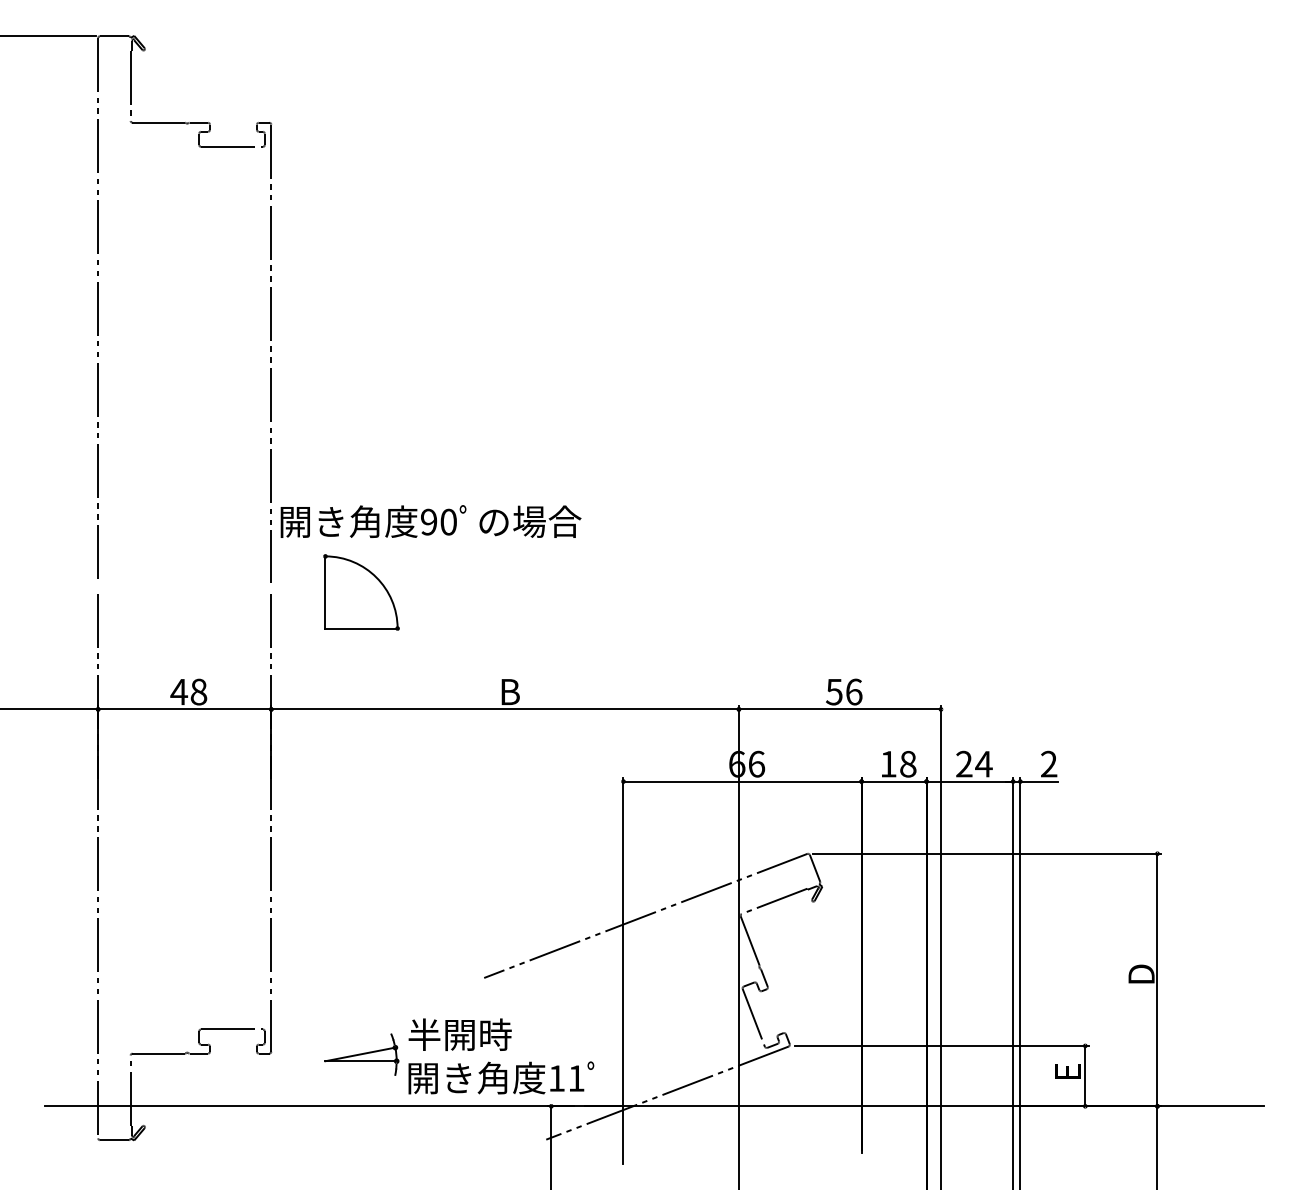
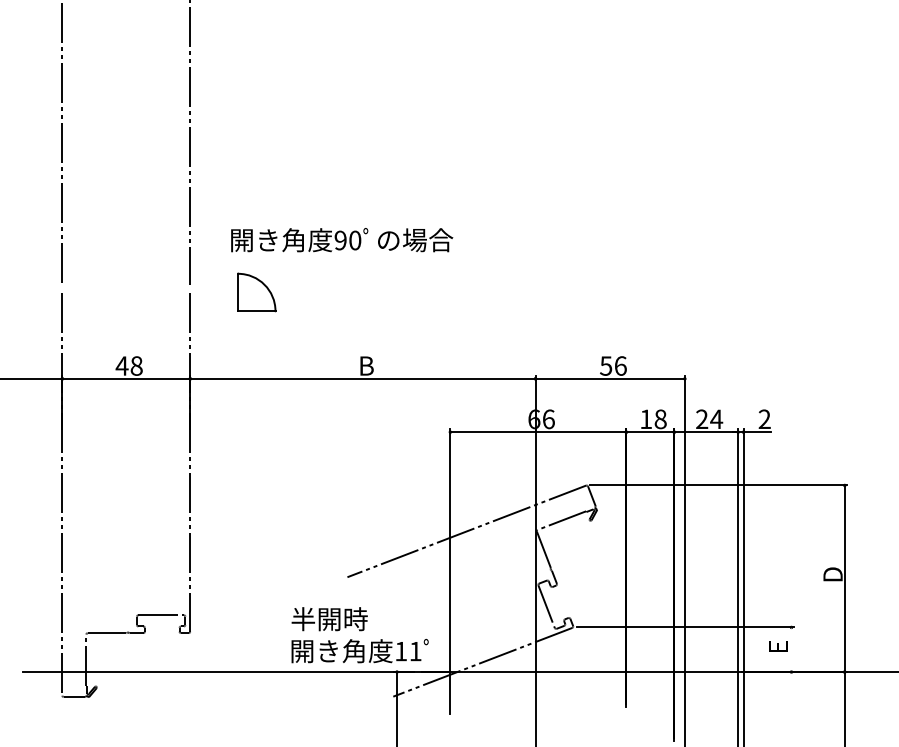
text: (430, 521) -> (341, 240), moved
part: (361, 592) -> (256, 292), size x0.7
part: (361, 1054) -> (256, 633), removed
line: (1085, 1075) -> (791, 649), removed

